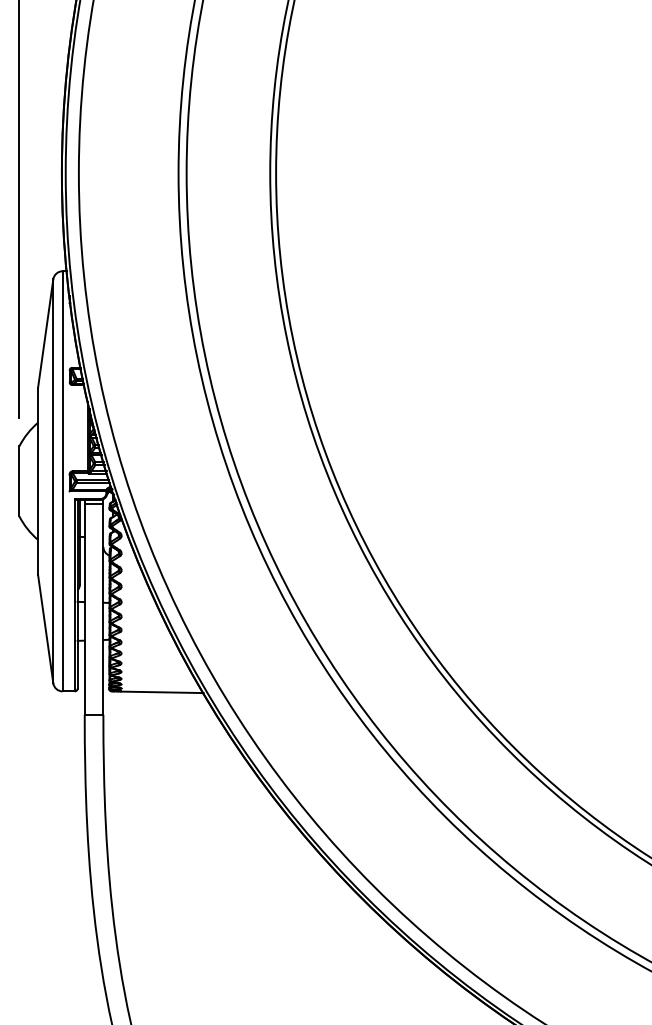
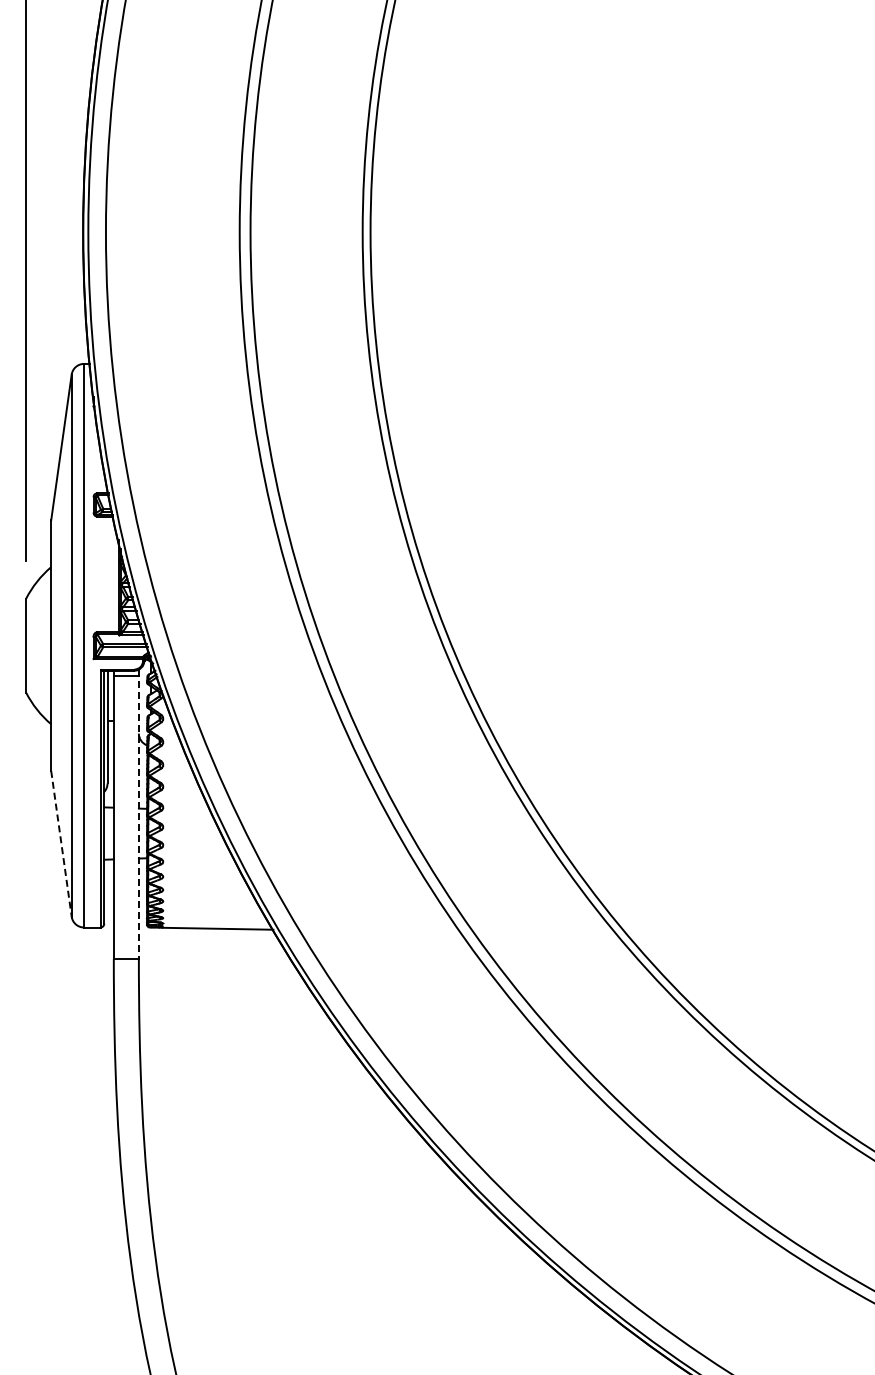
line: (103, 607) -> (138, 814), solid -> dashed
line: (45, 628) -> (61, 843), solid -> dashed

